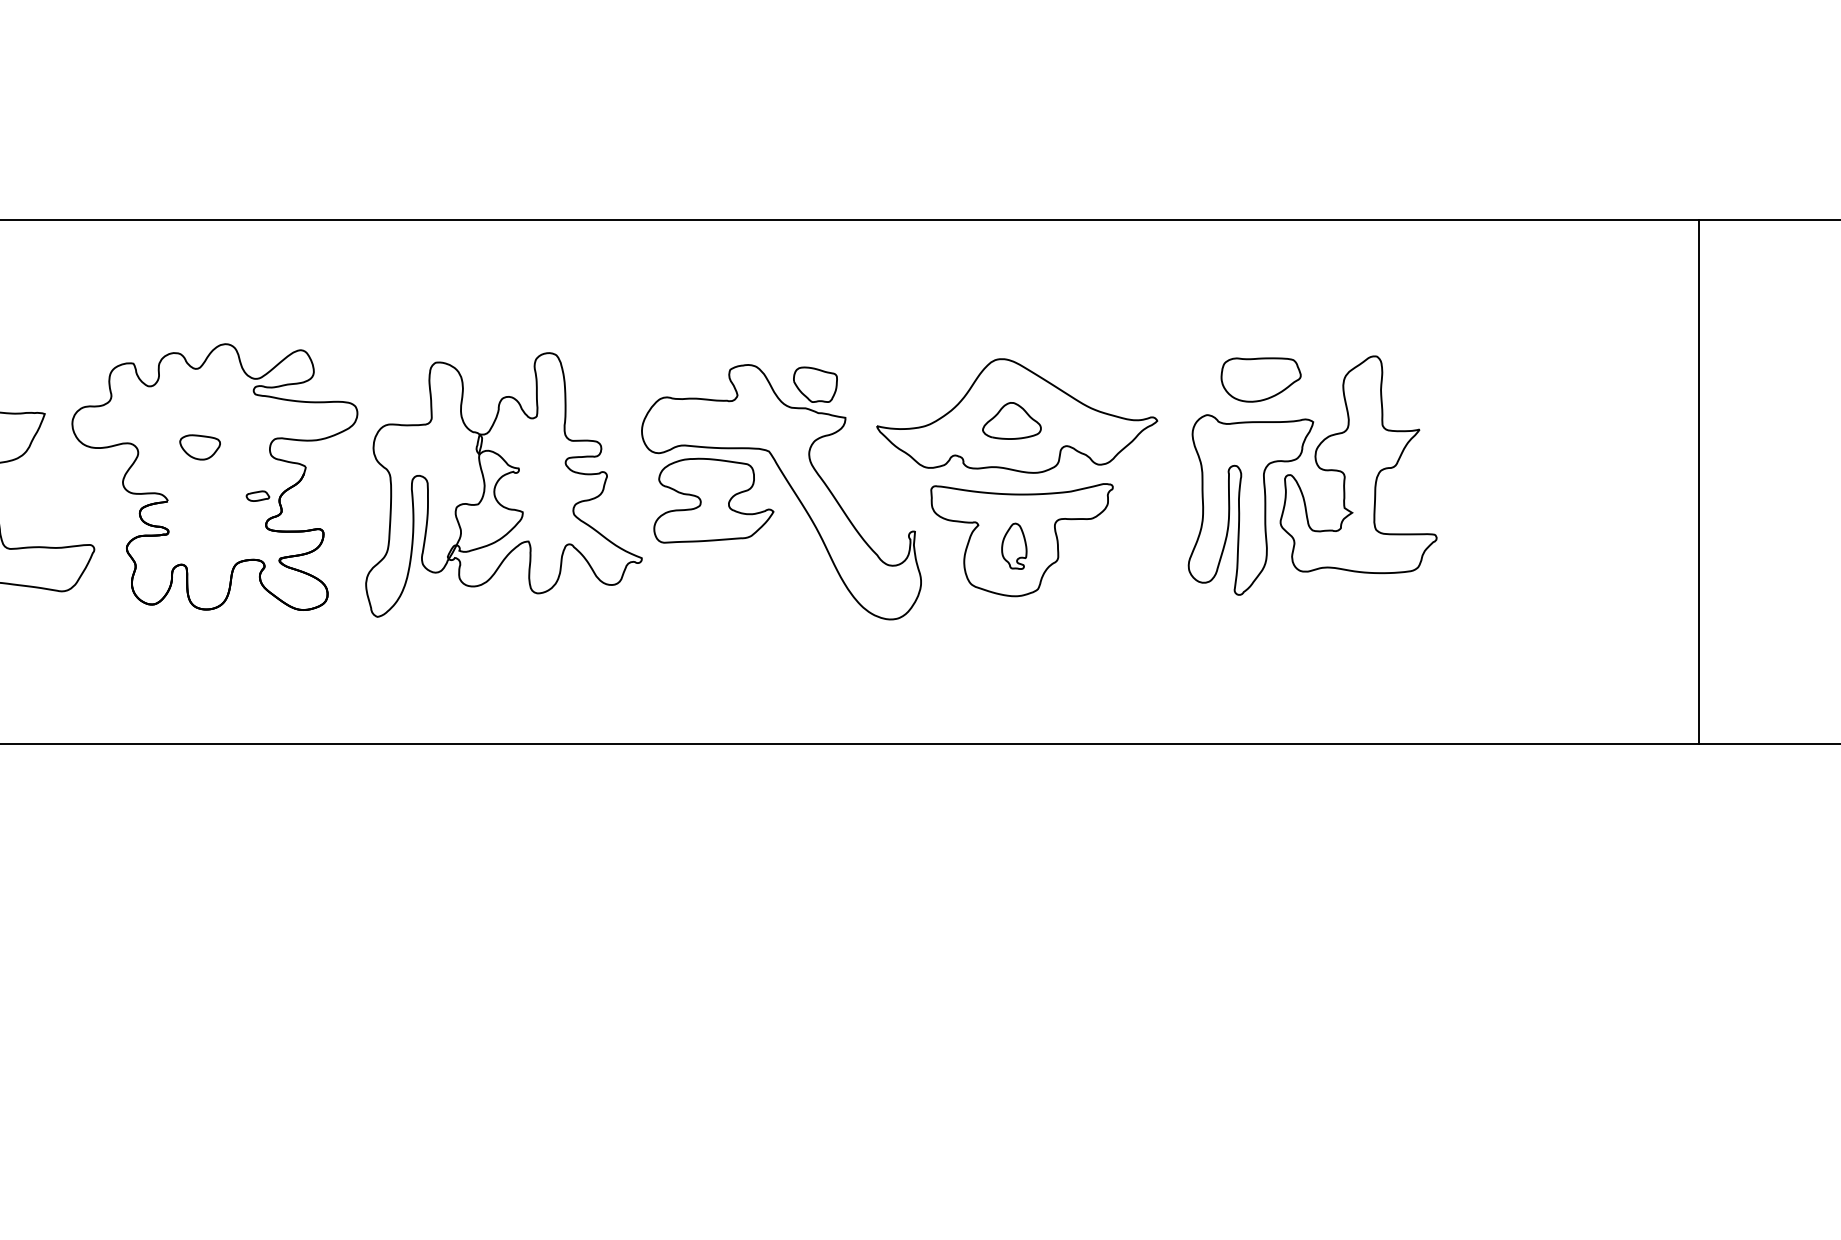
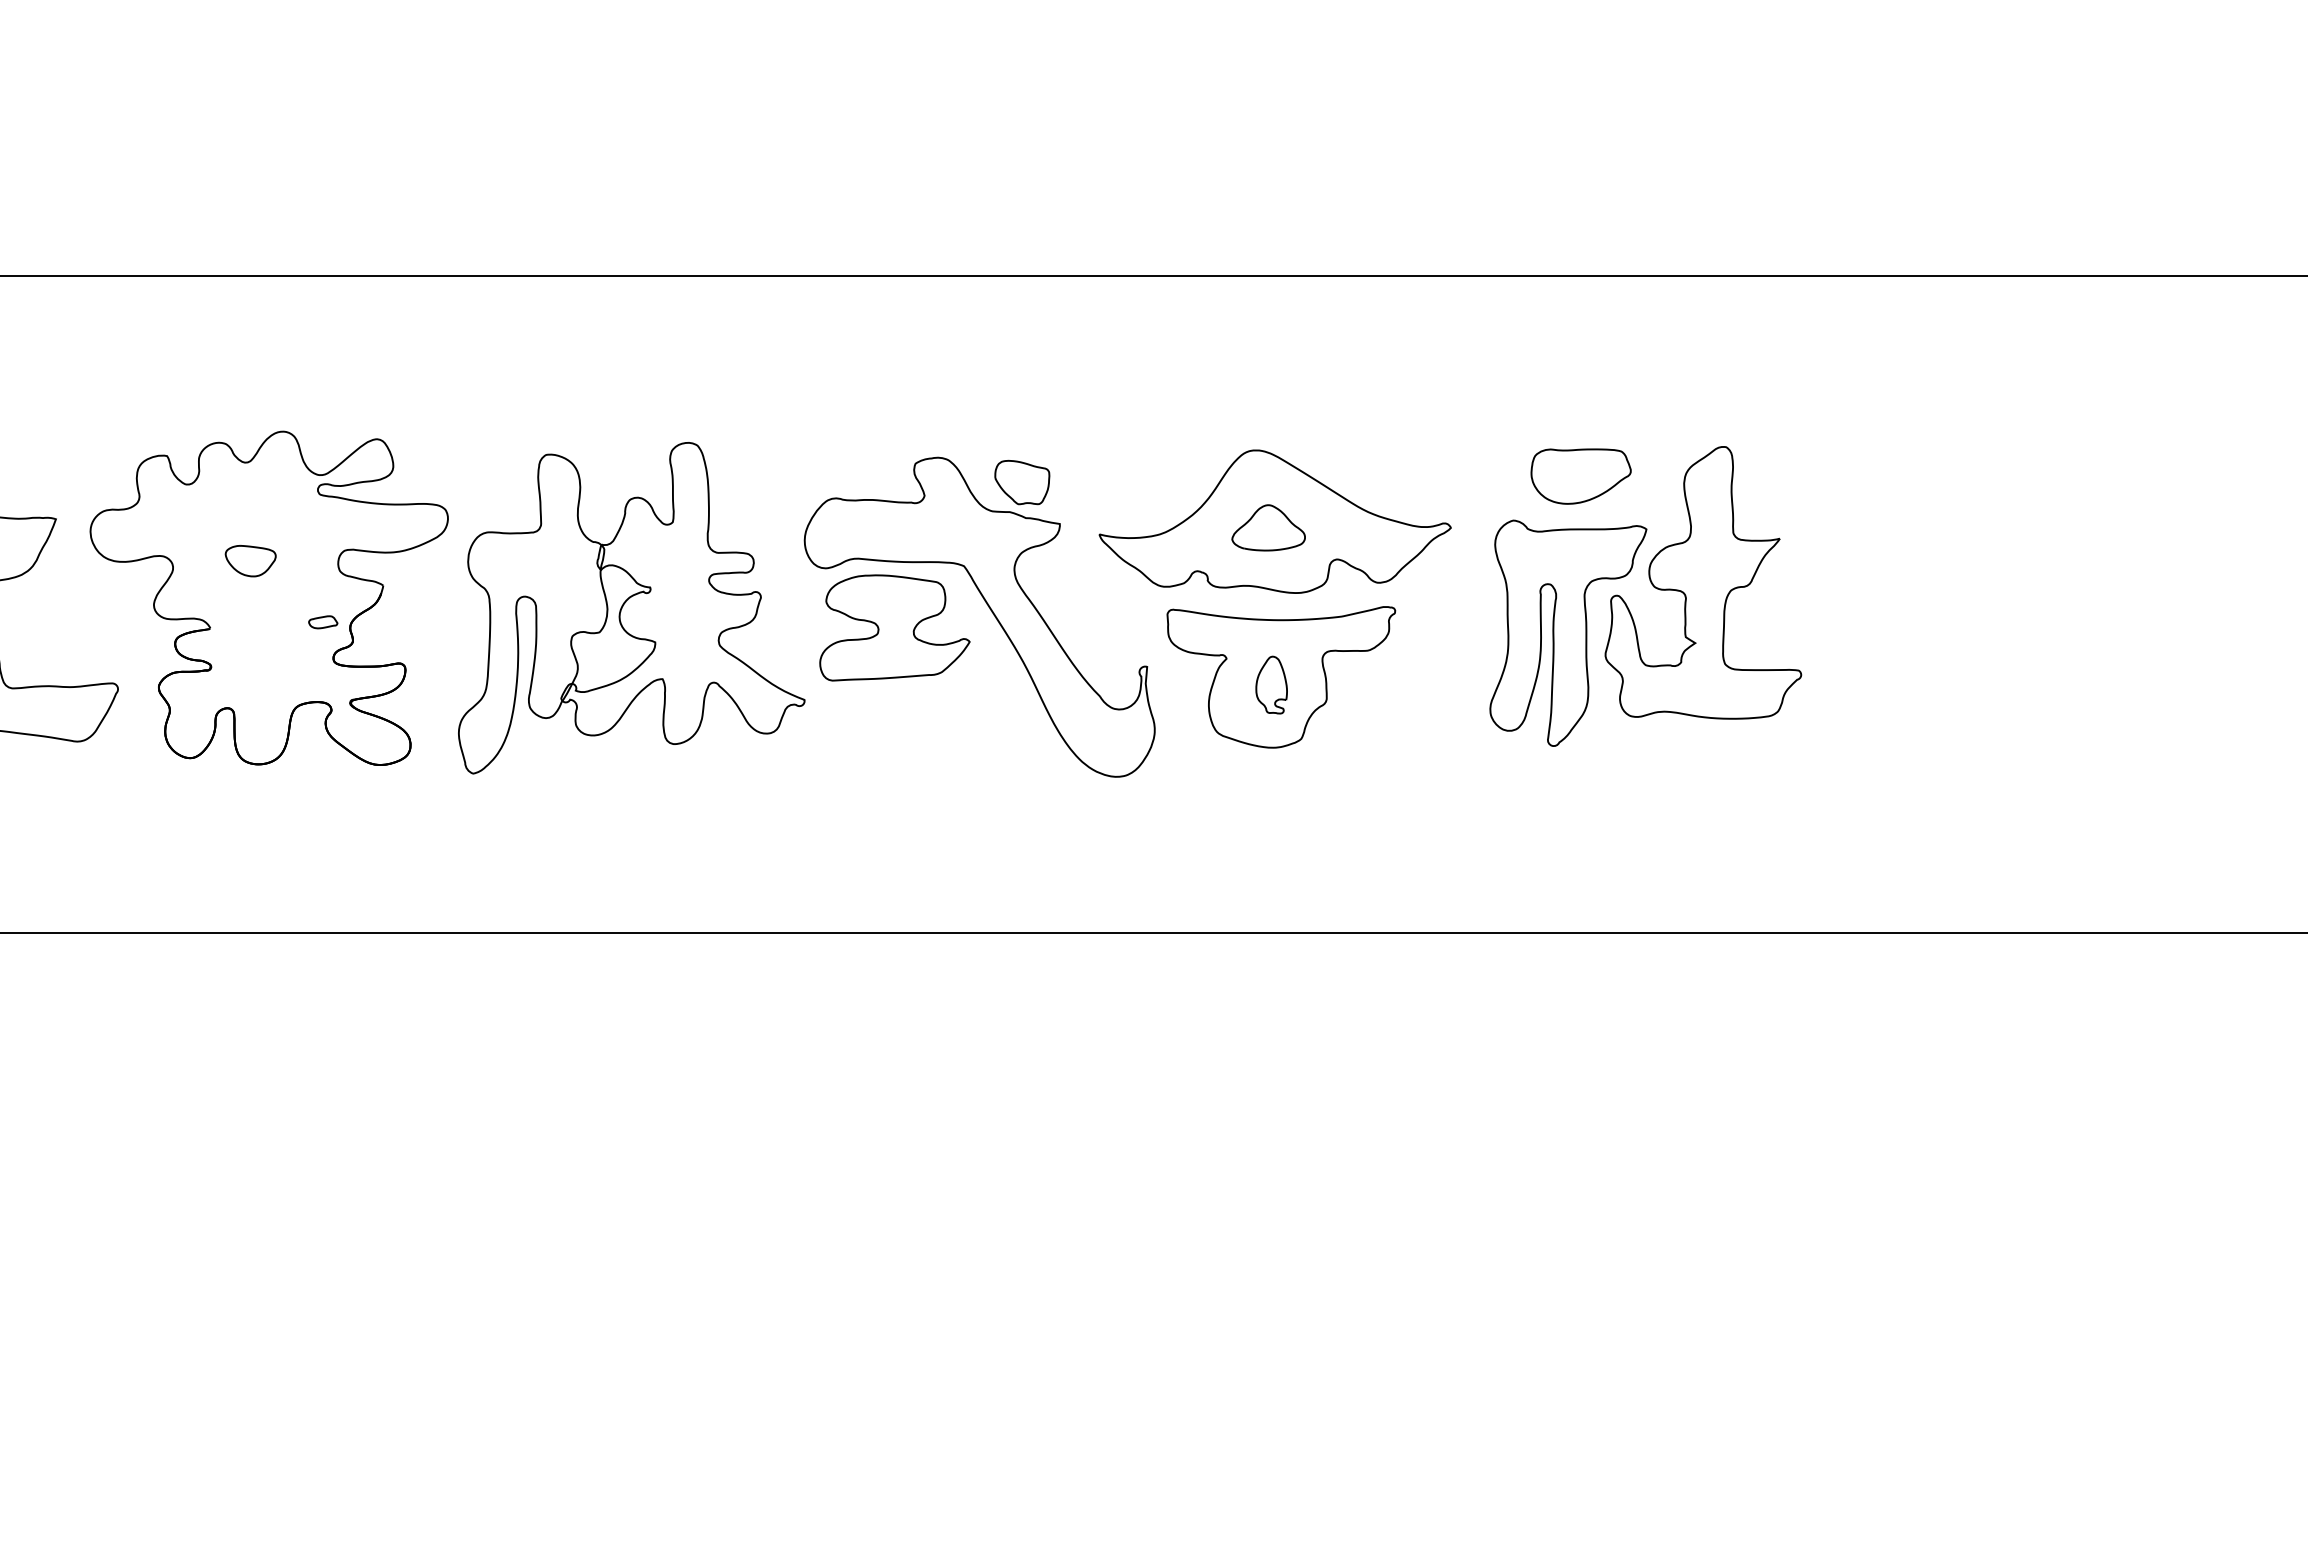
line: (1698, 482) -> (2129, 604), removed

